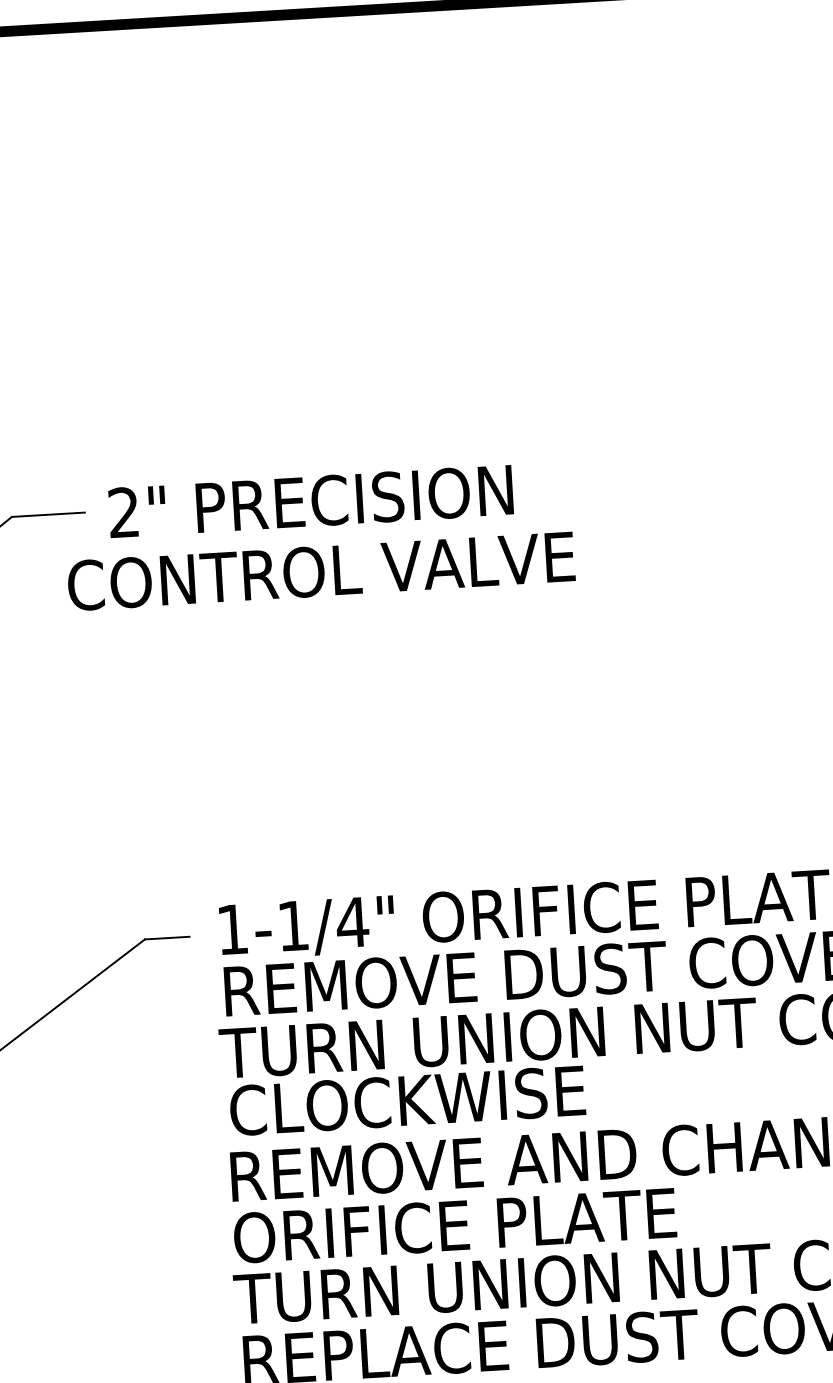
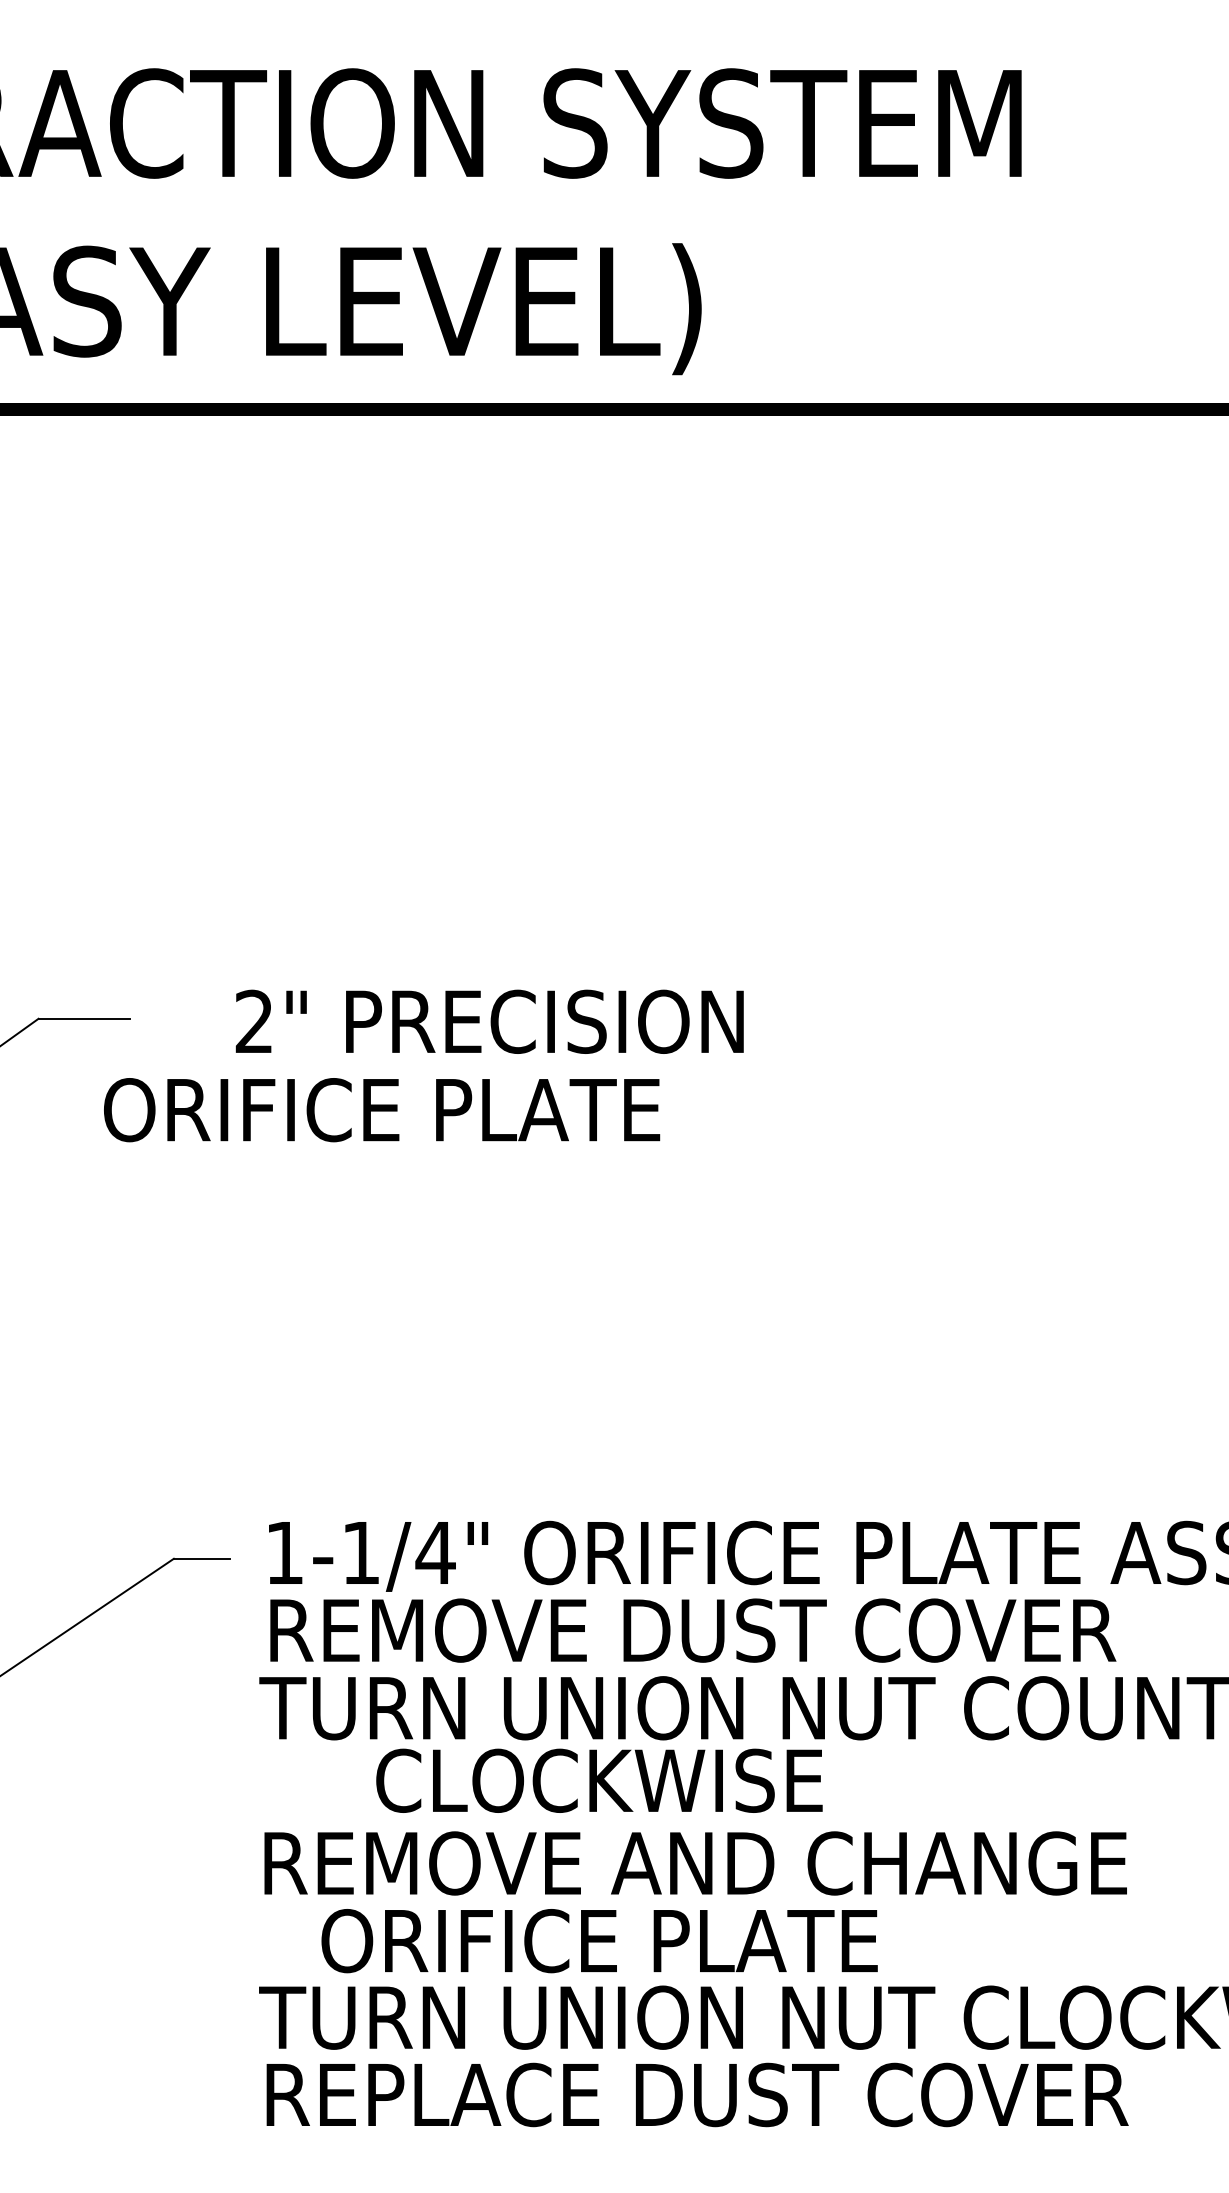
text: (310, 501) -> (489, 1021), moved
text: (323, 571) -> (425, 1110), CONTROL VALVE -> ORIFICE PLATE
text: (407, 1100) -> (599, 1780), moved
text: (454, 1226) -> (599, 1941), moved

